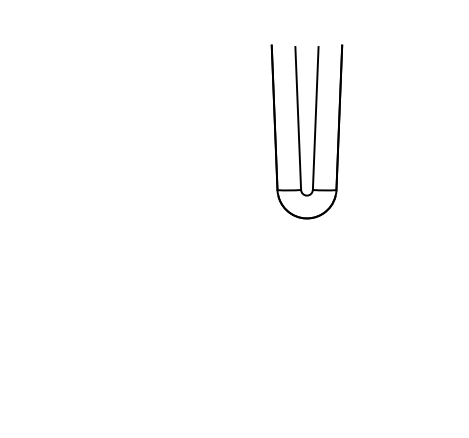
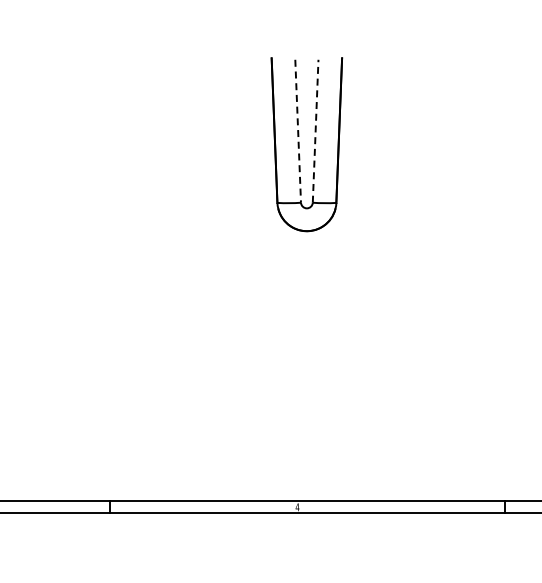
line: (298, 118) -> (298, 131), solid -> dashed
line: (315, 118) -> (315, 131), solid -> dashed

